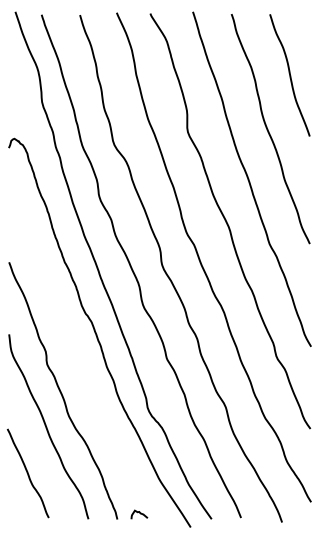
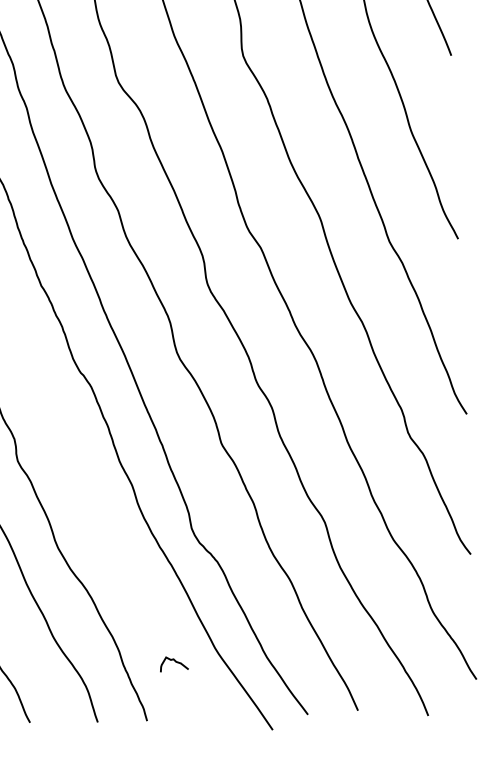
curve: (139, 513) -> (174, 661), moved

